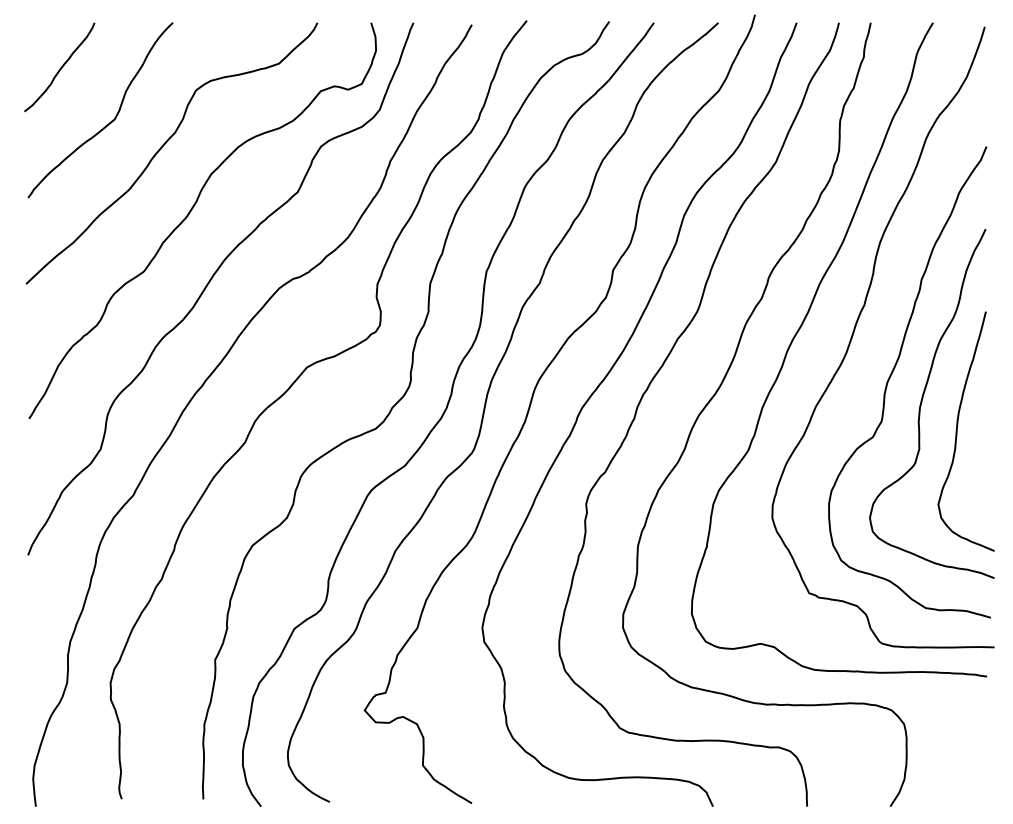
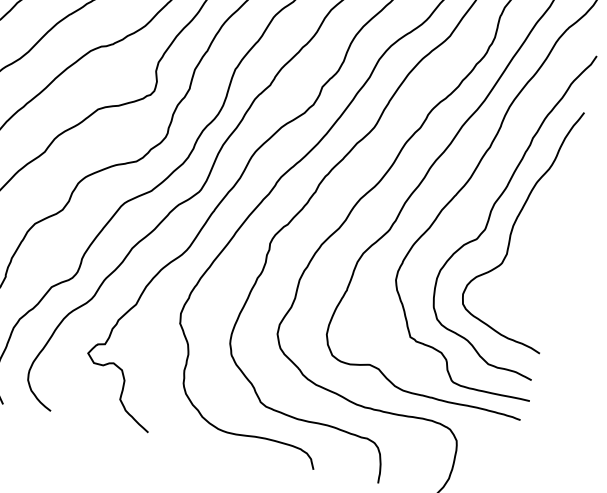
curve: (957, 431) -> (535, 247), removed

